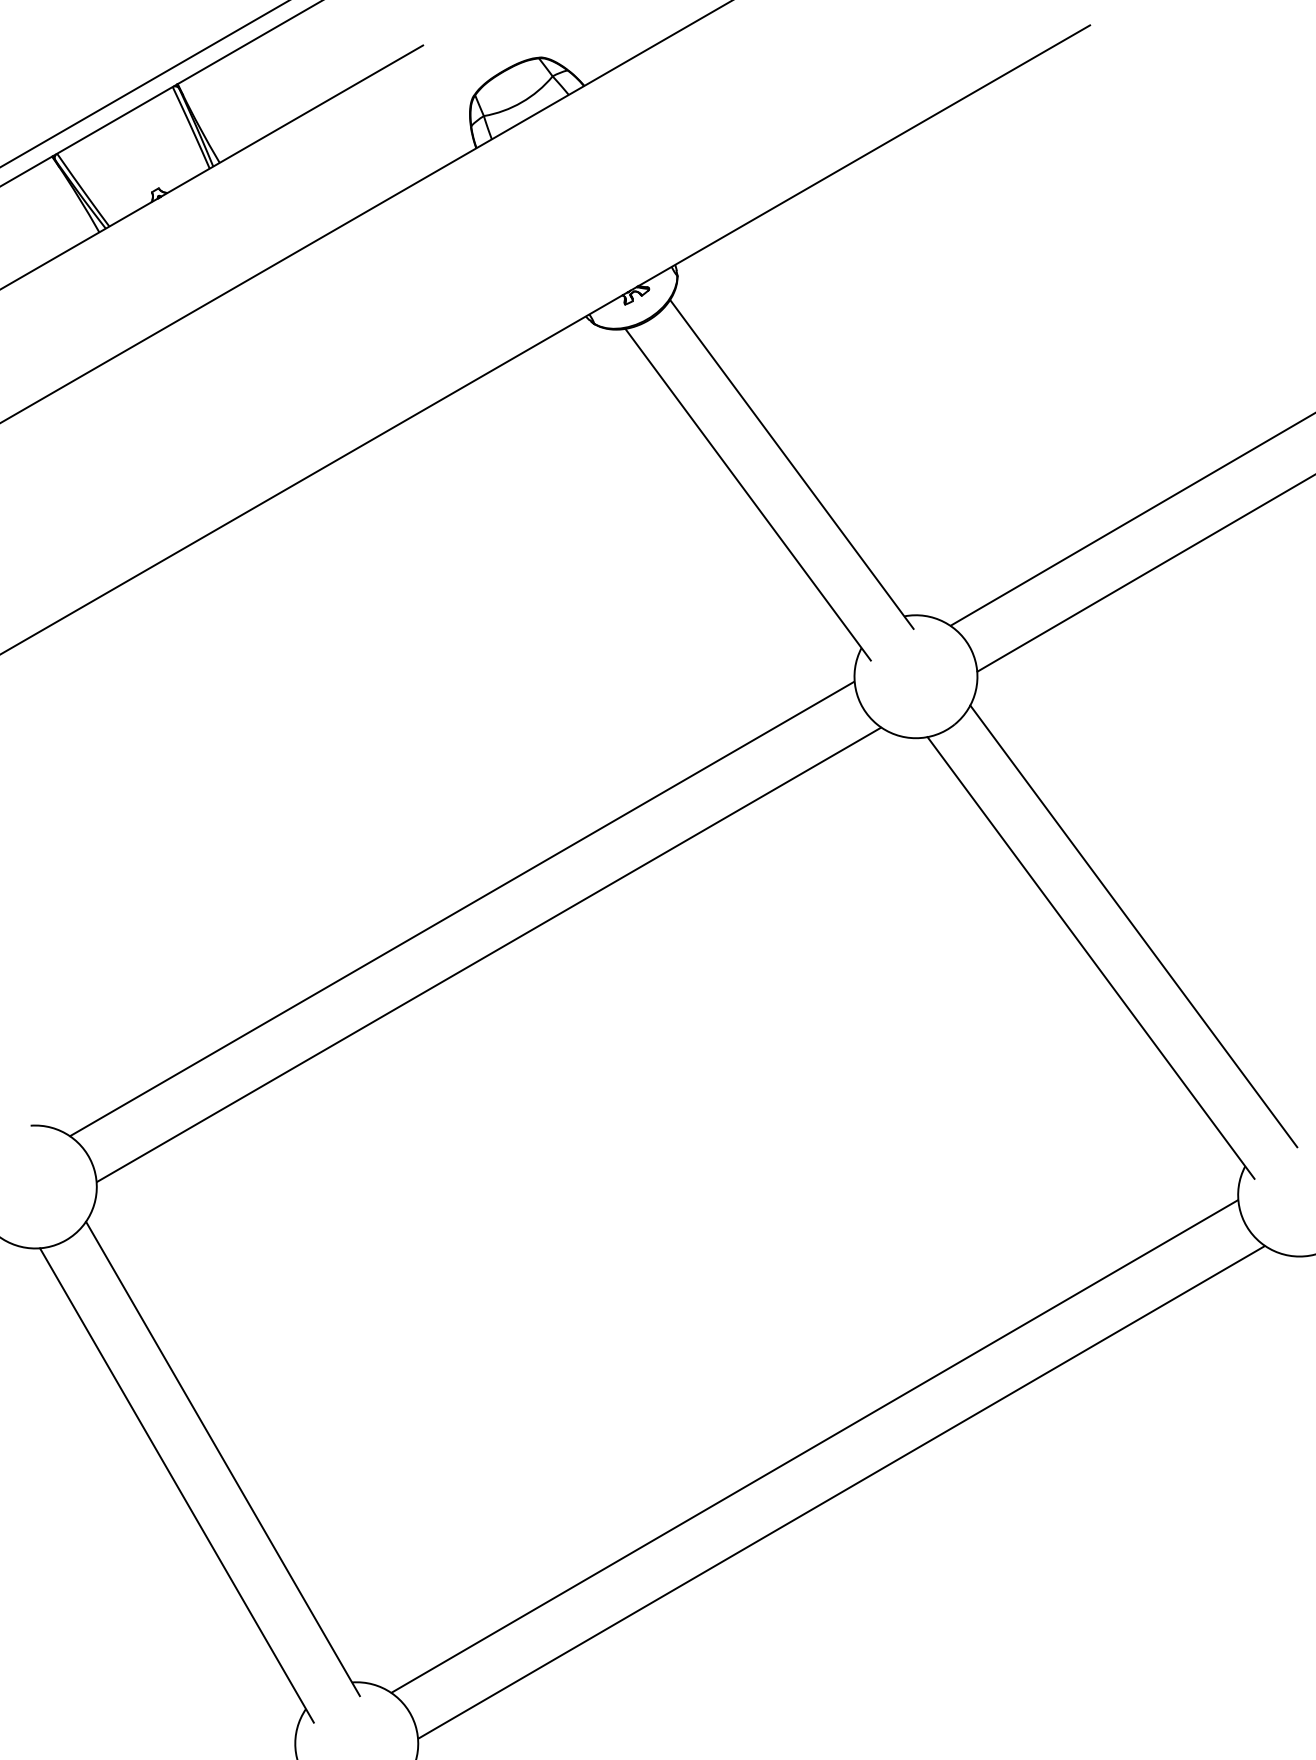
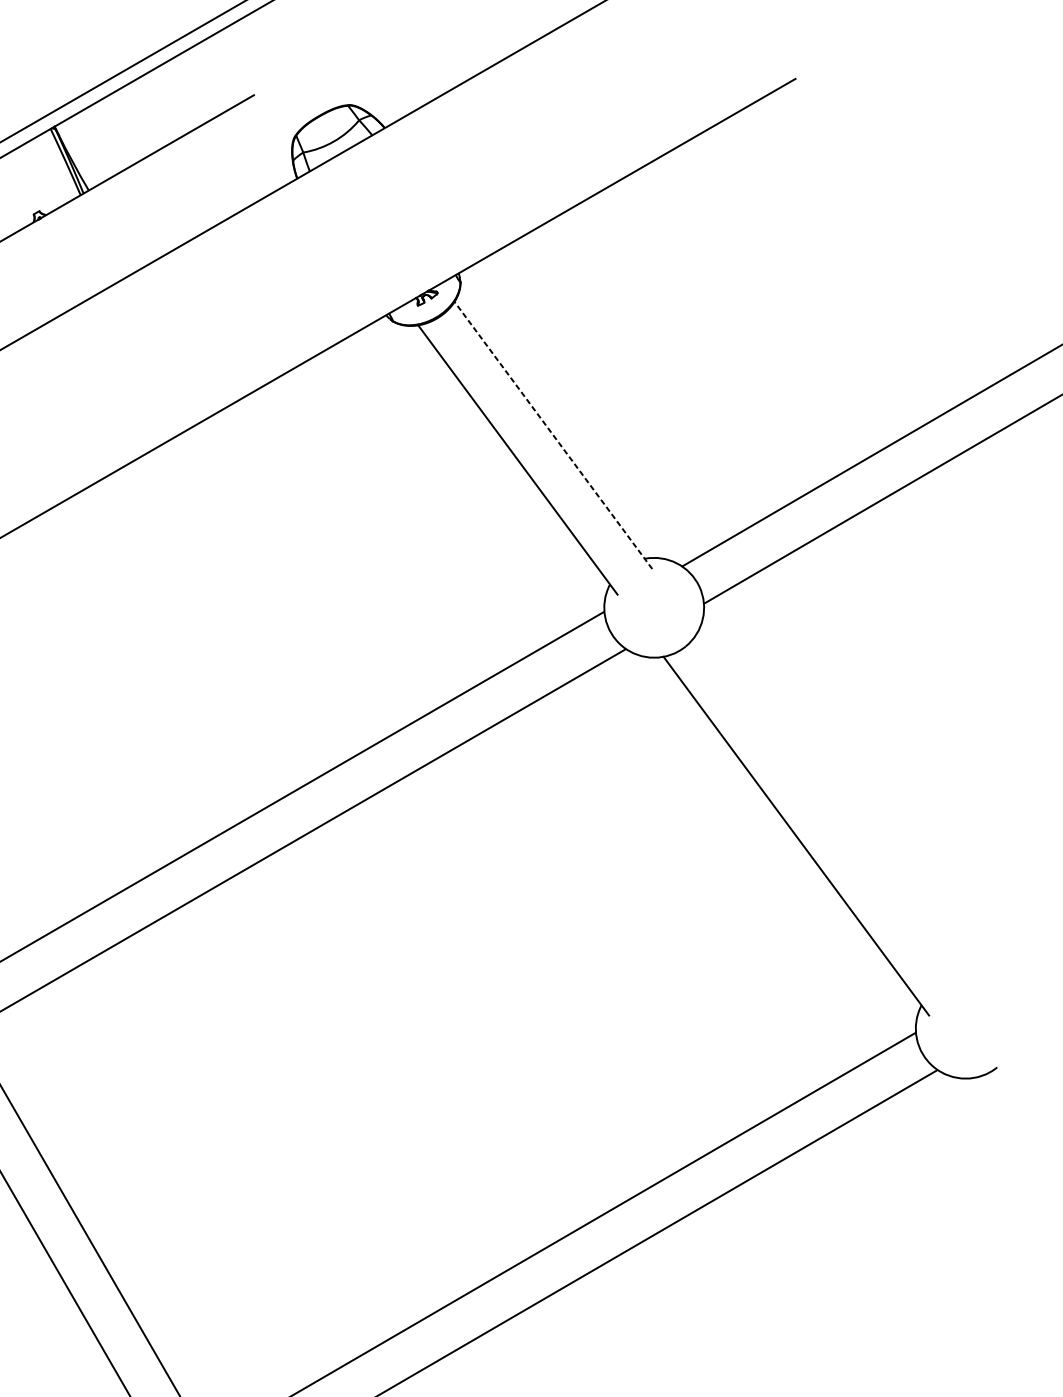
line: (791, 464) -> (553, 435), solid -> dashed
line: (1133, 926) -> (830, 810), removed

